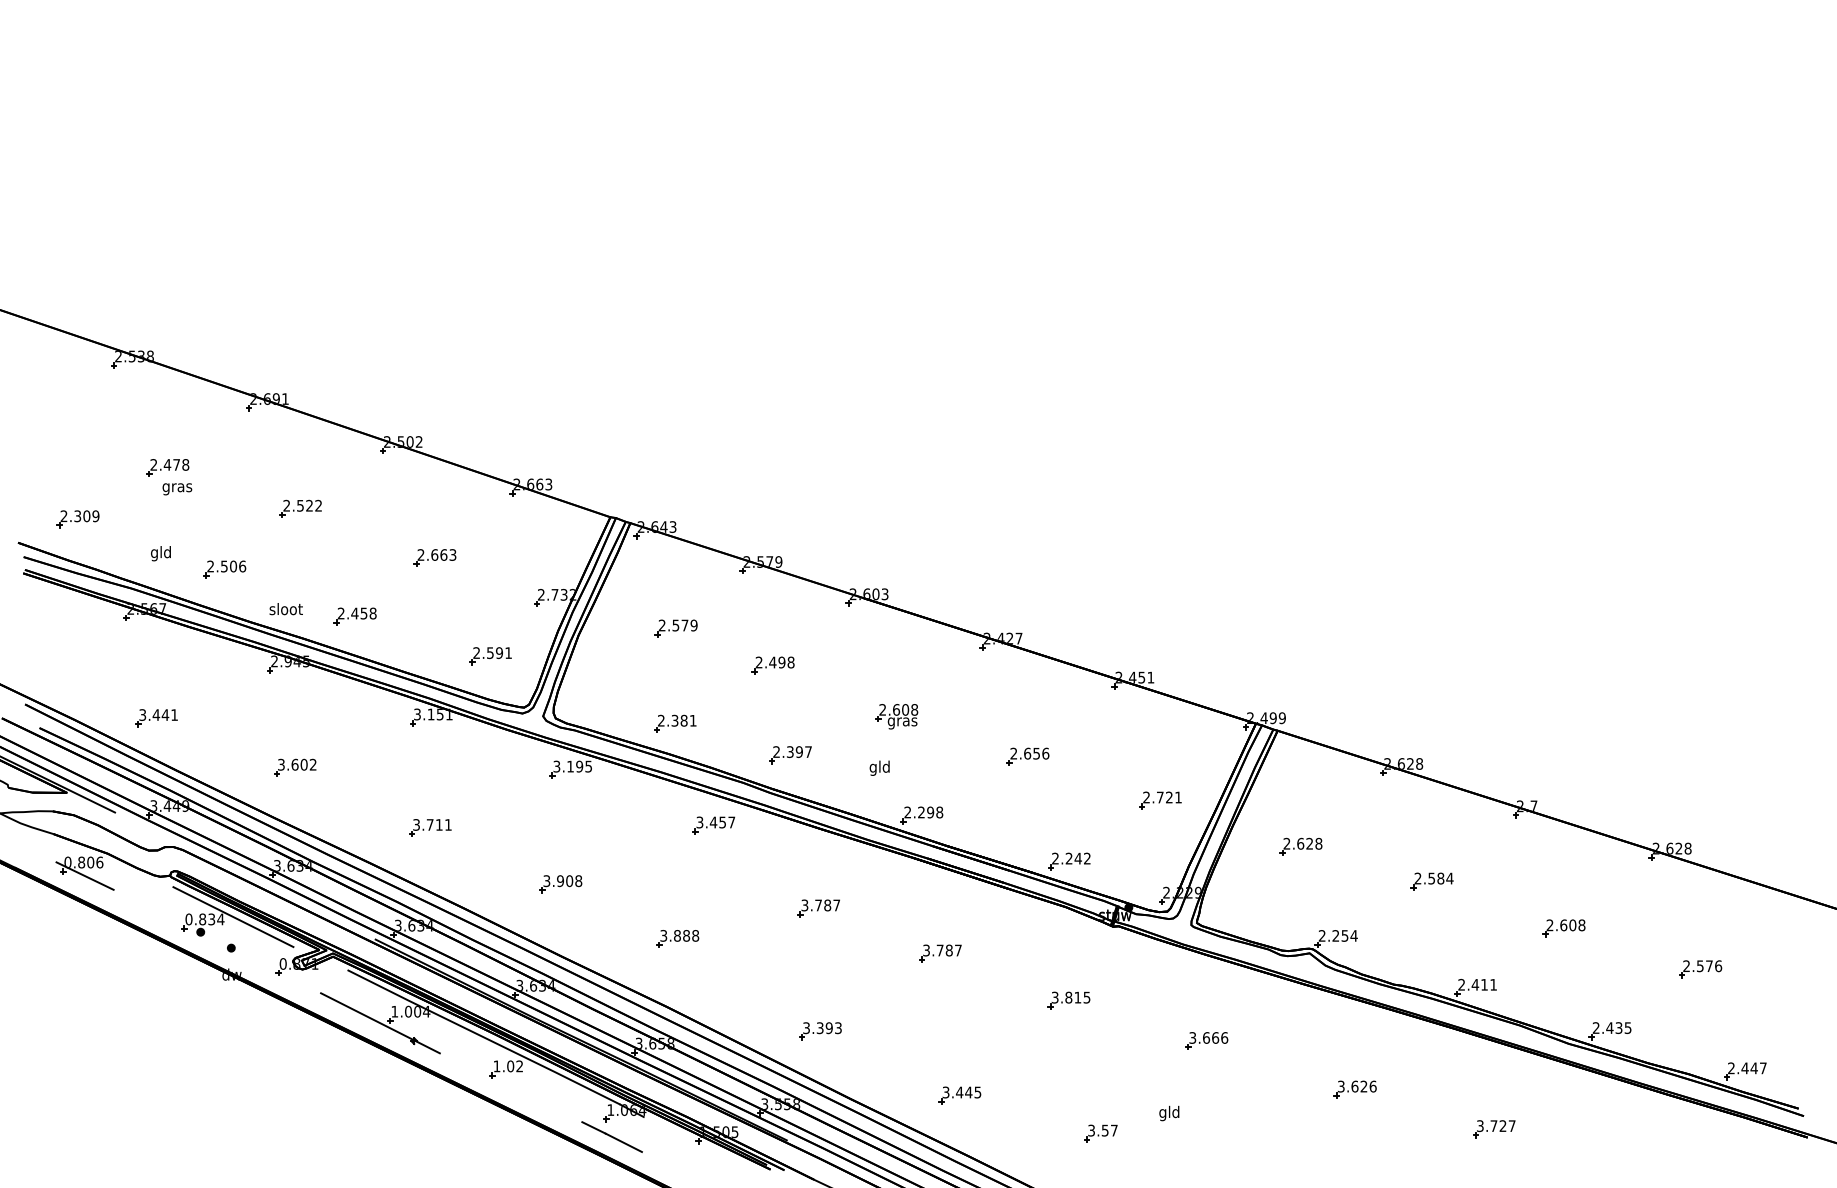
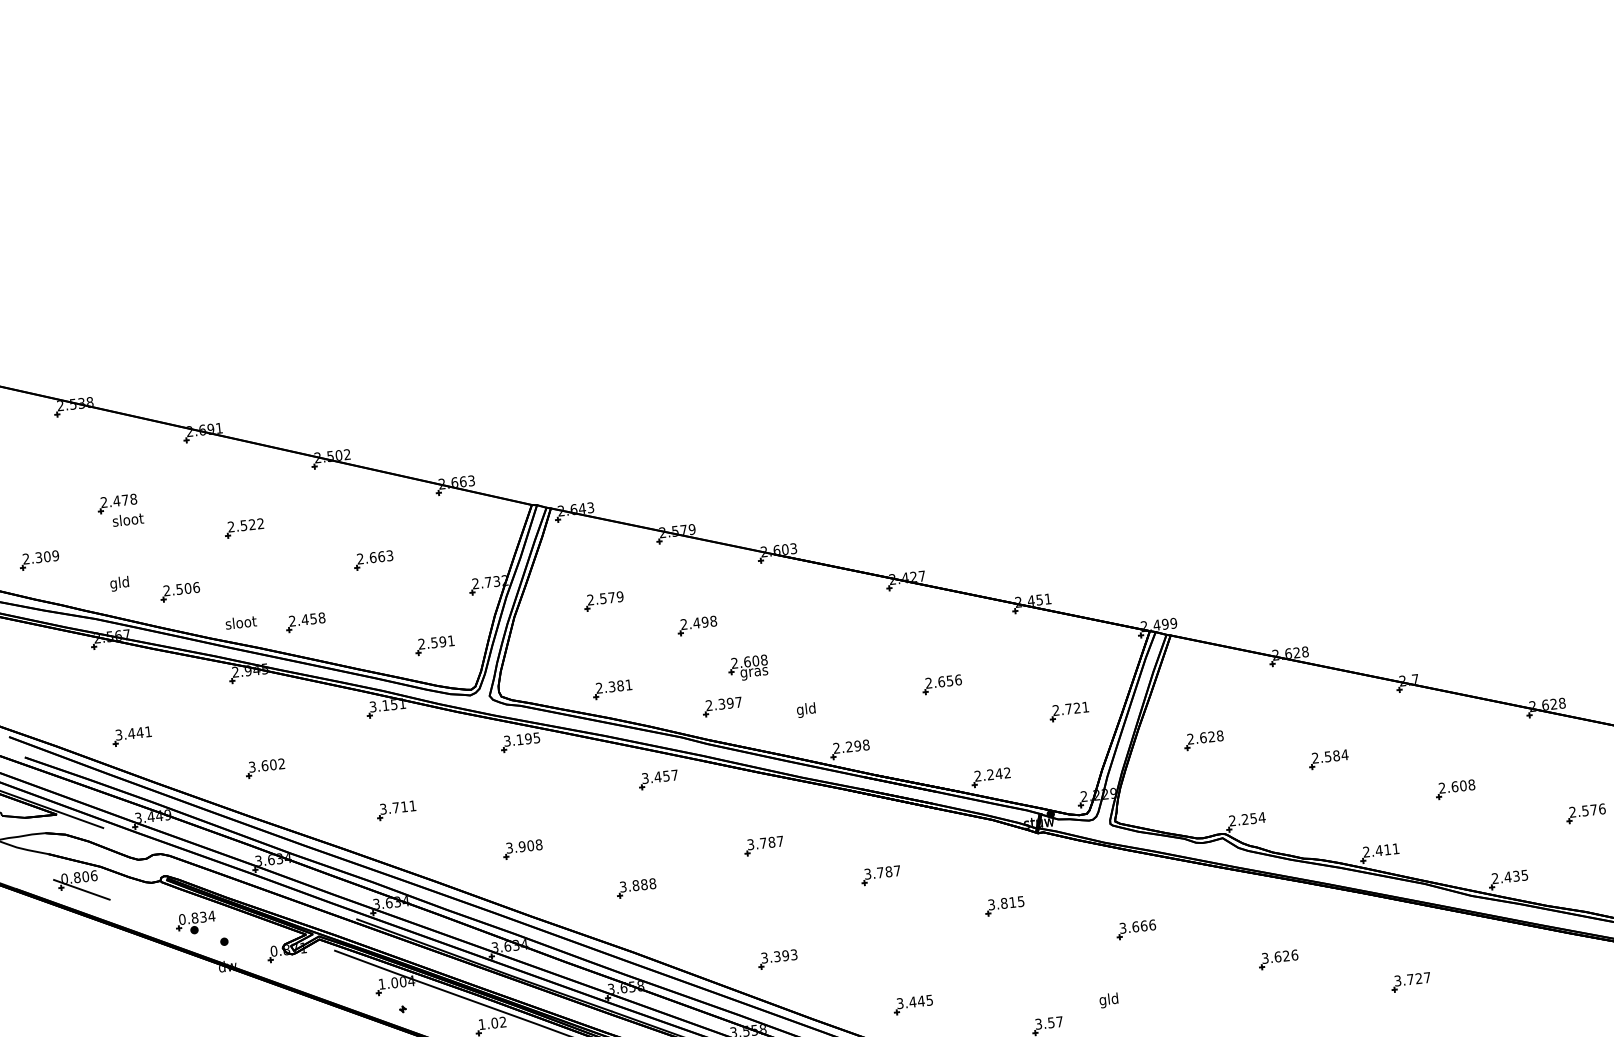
text: (177, 487) -> (128, 520), gras -> sloot
part: (896, 716) -> (748, 668), moved
line: (233, 917) -> (223, 913), removed
line: (380, 1023) -> (370, 996), removed

